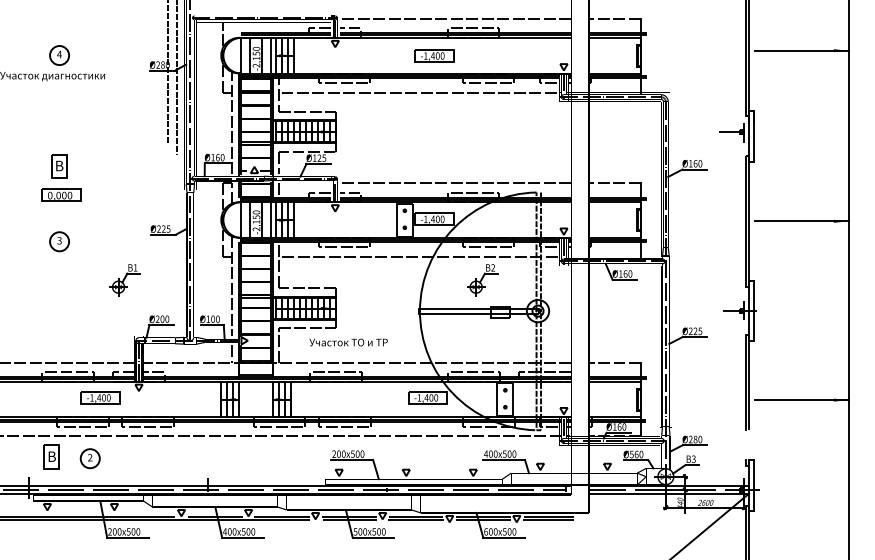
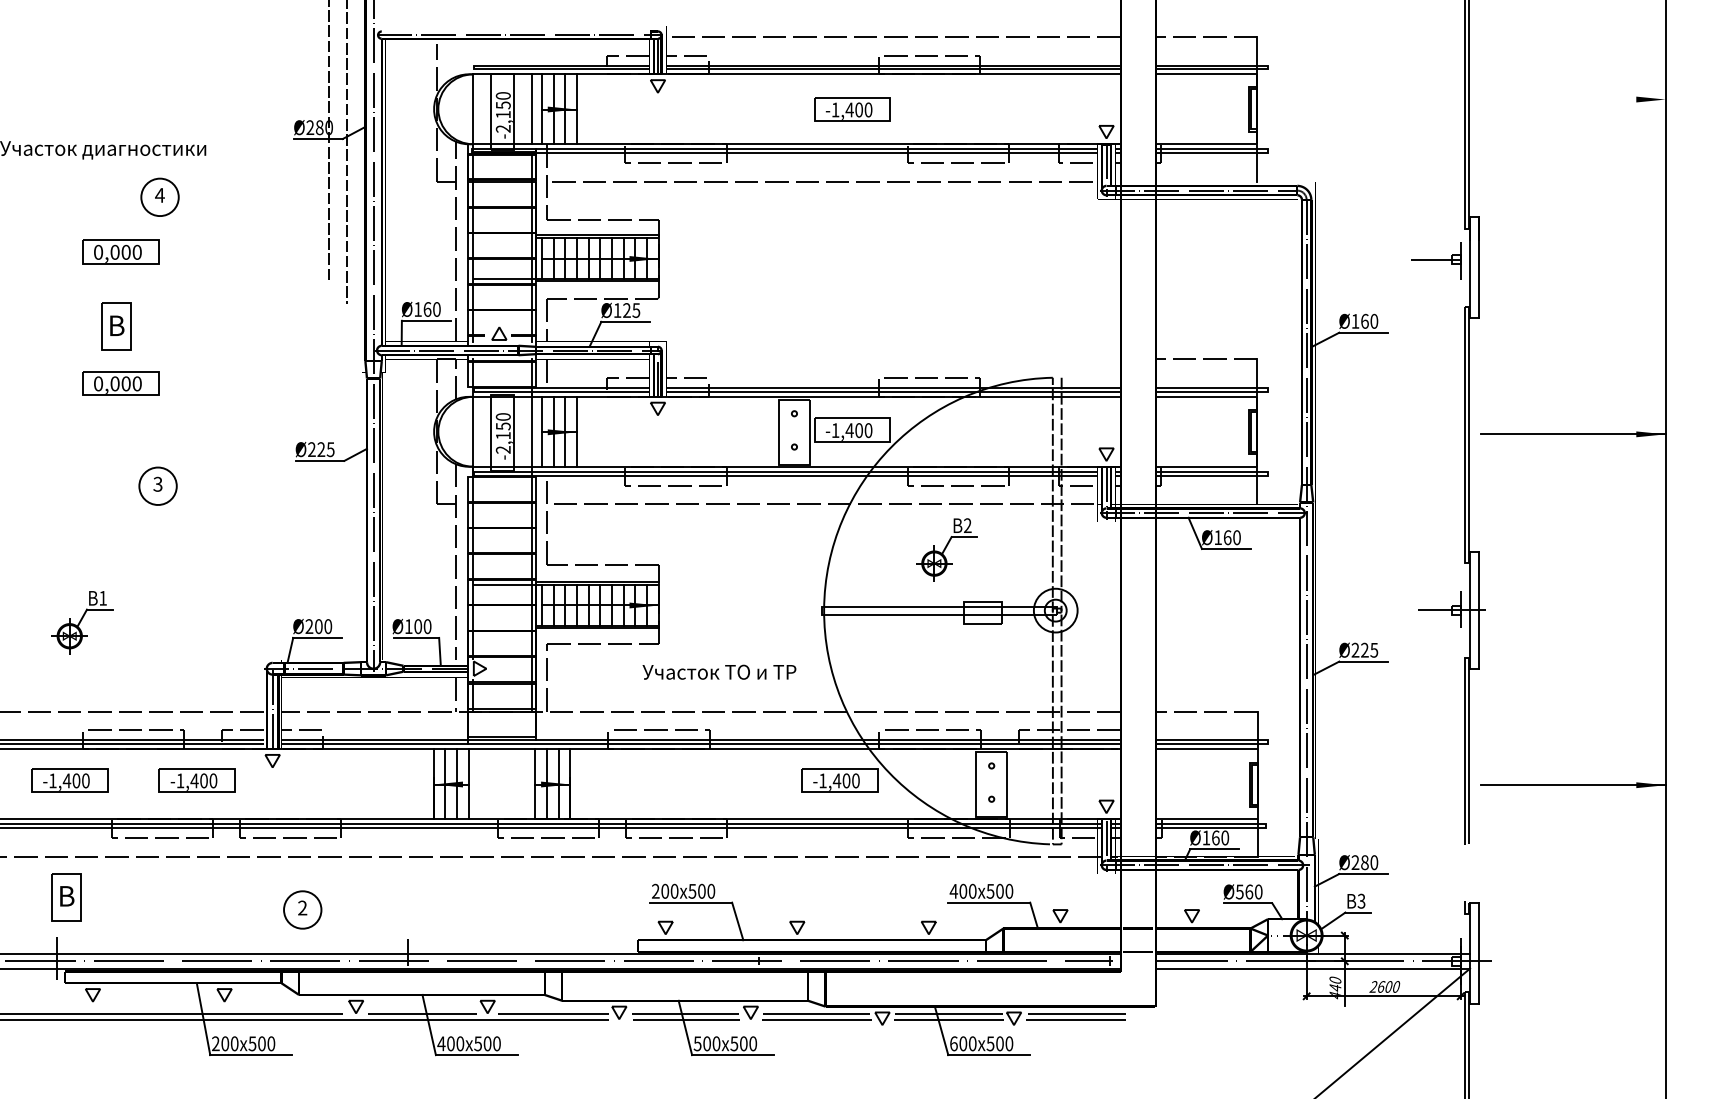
line: (801, 50) -> (1572, 99), removed
part: (59, 55) -> (159, 197), moved
part: (61, 127) -> (120, 250), added
line: (455, 183) -> (893, 360), removed
part: (59, 241) -> (157, 485), moved
part: (124, 280) -> (81, 623), moved
text: (348, 342) -> (719, 672), moved
part: (35, 397) -> (69, 780), added
part: (51, 456) -> (65, 895), moved
part: (89, 458) -> (301, 909), moved

